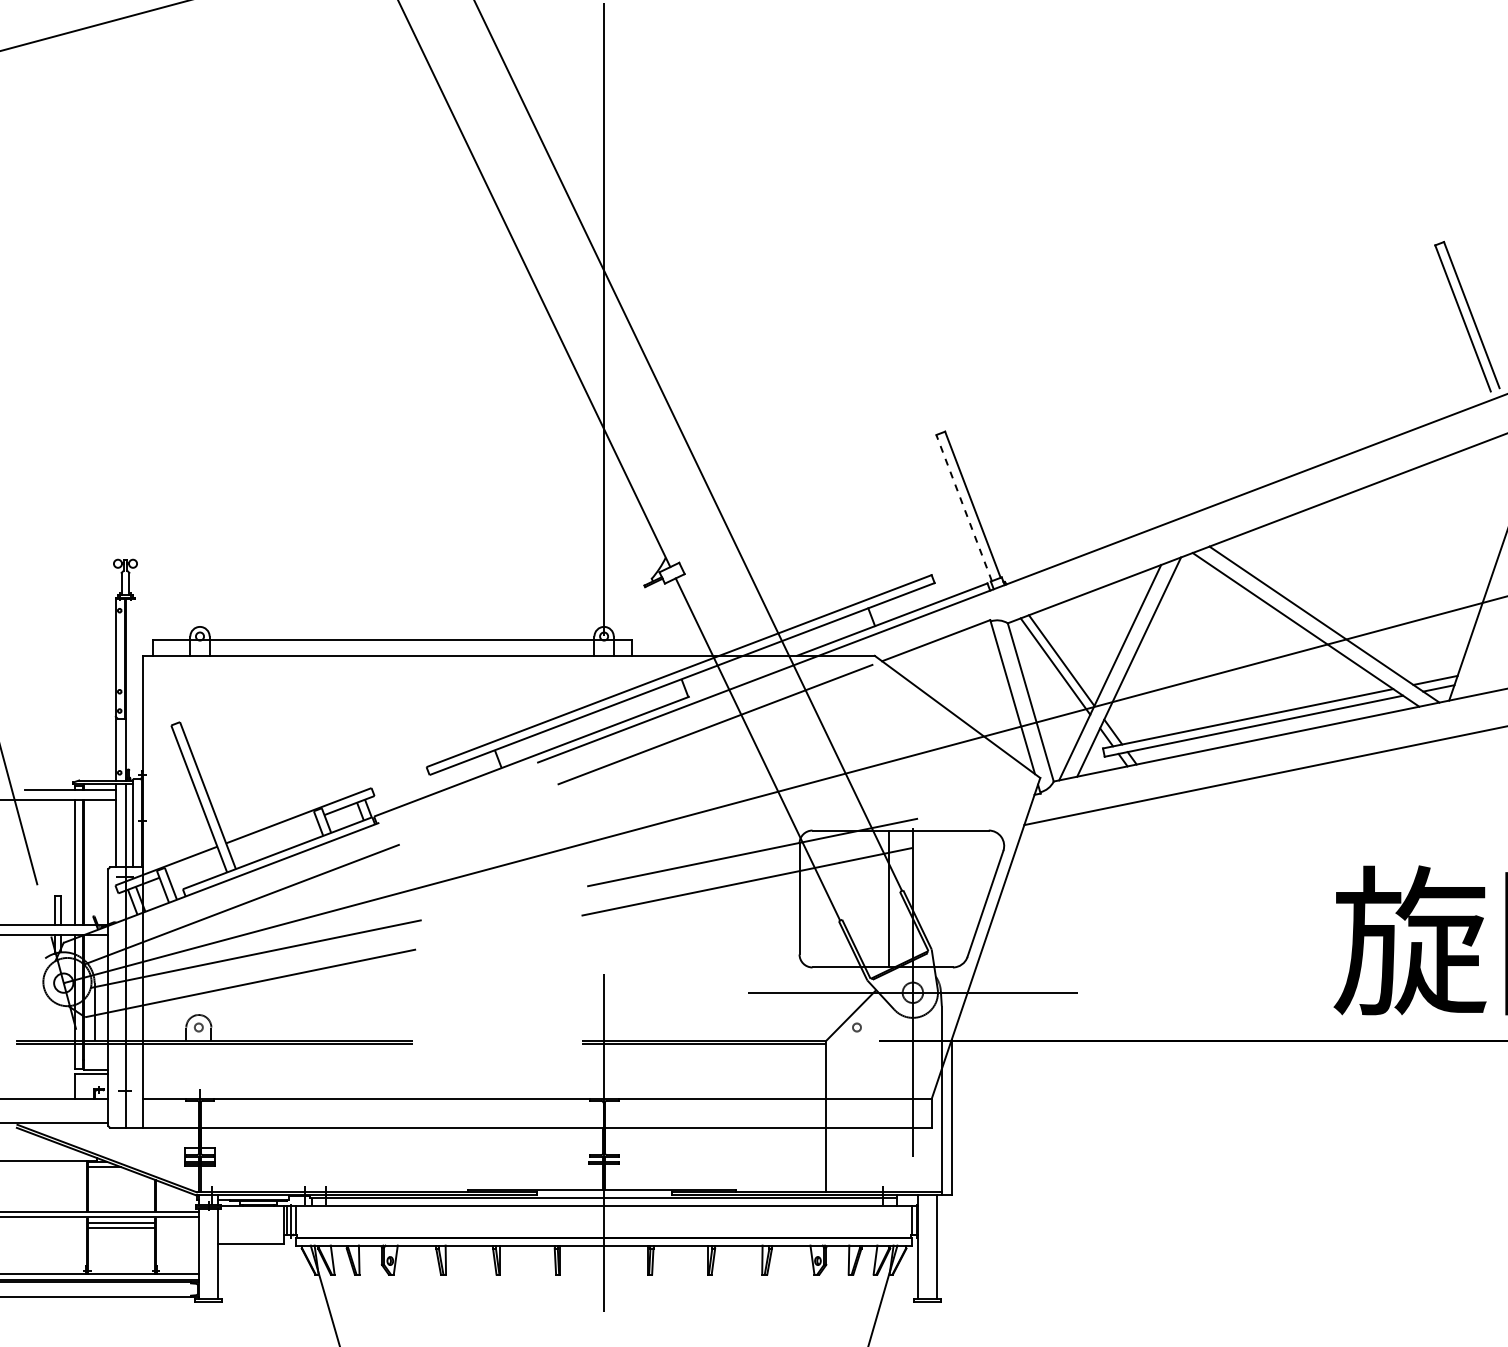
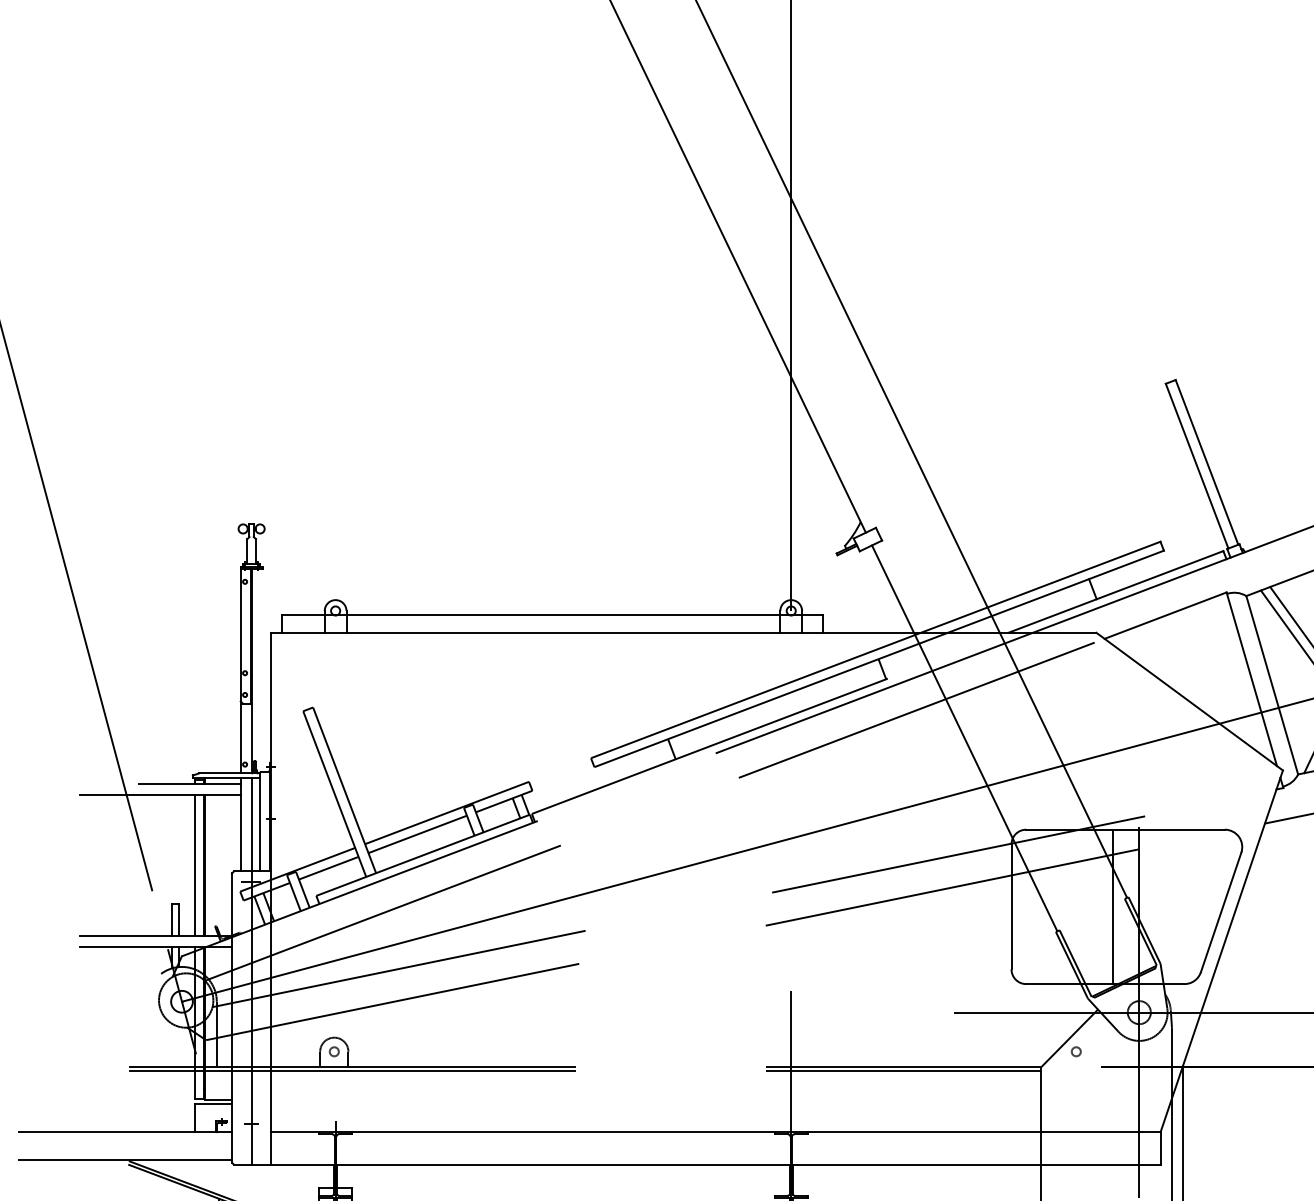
line: (963, 507) -> (1196, 465), dashed -> solid
line: (272, 834) -> (417, 834), added
line: (193, 864) -> (328, 867), added

